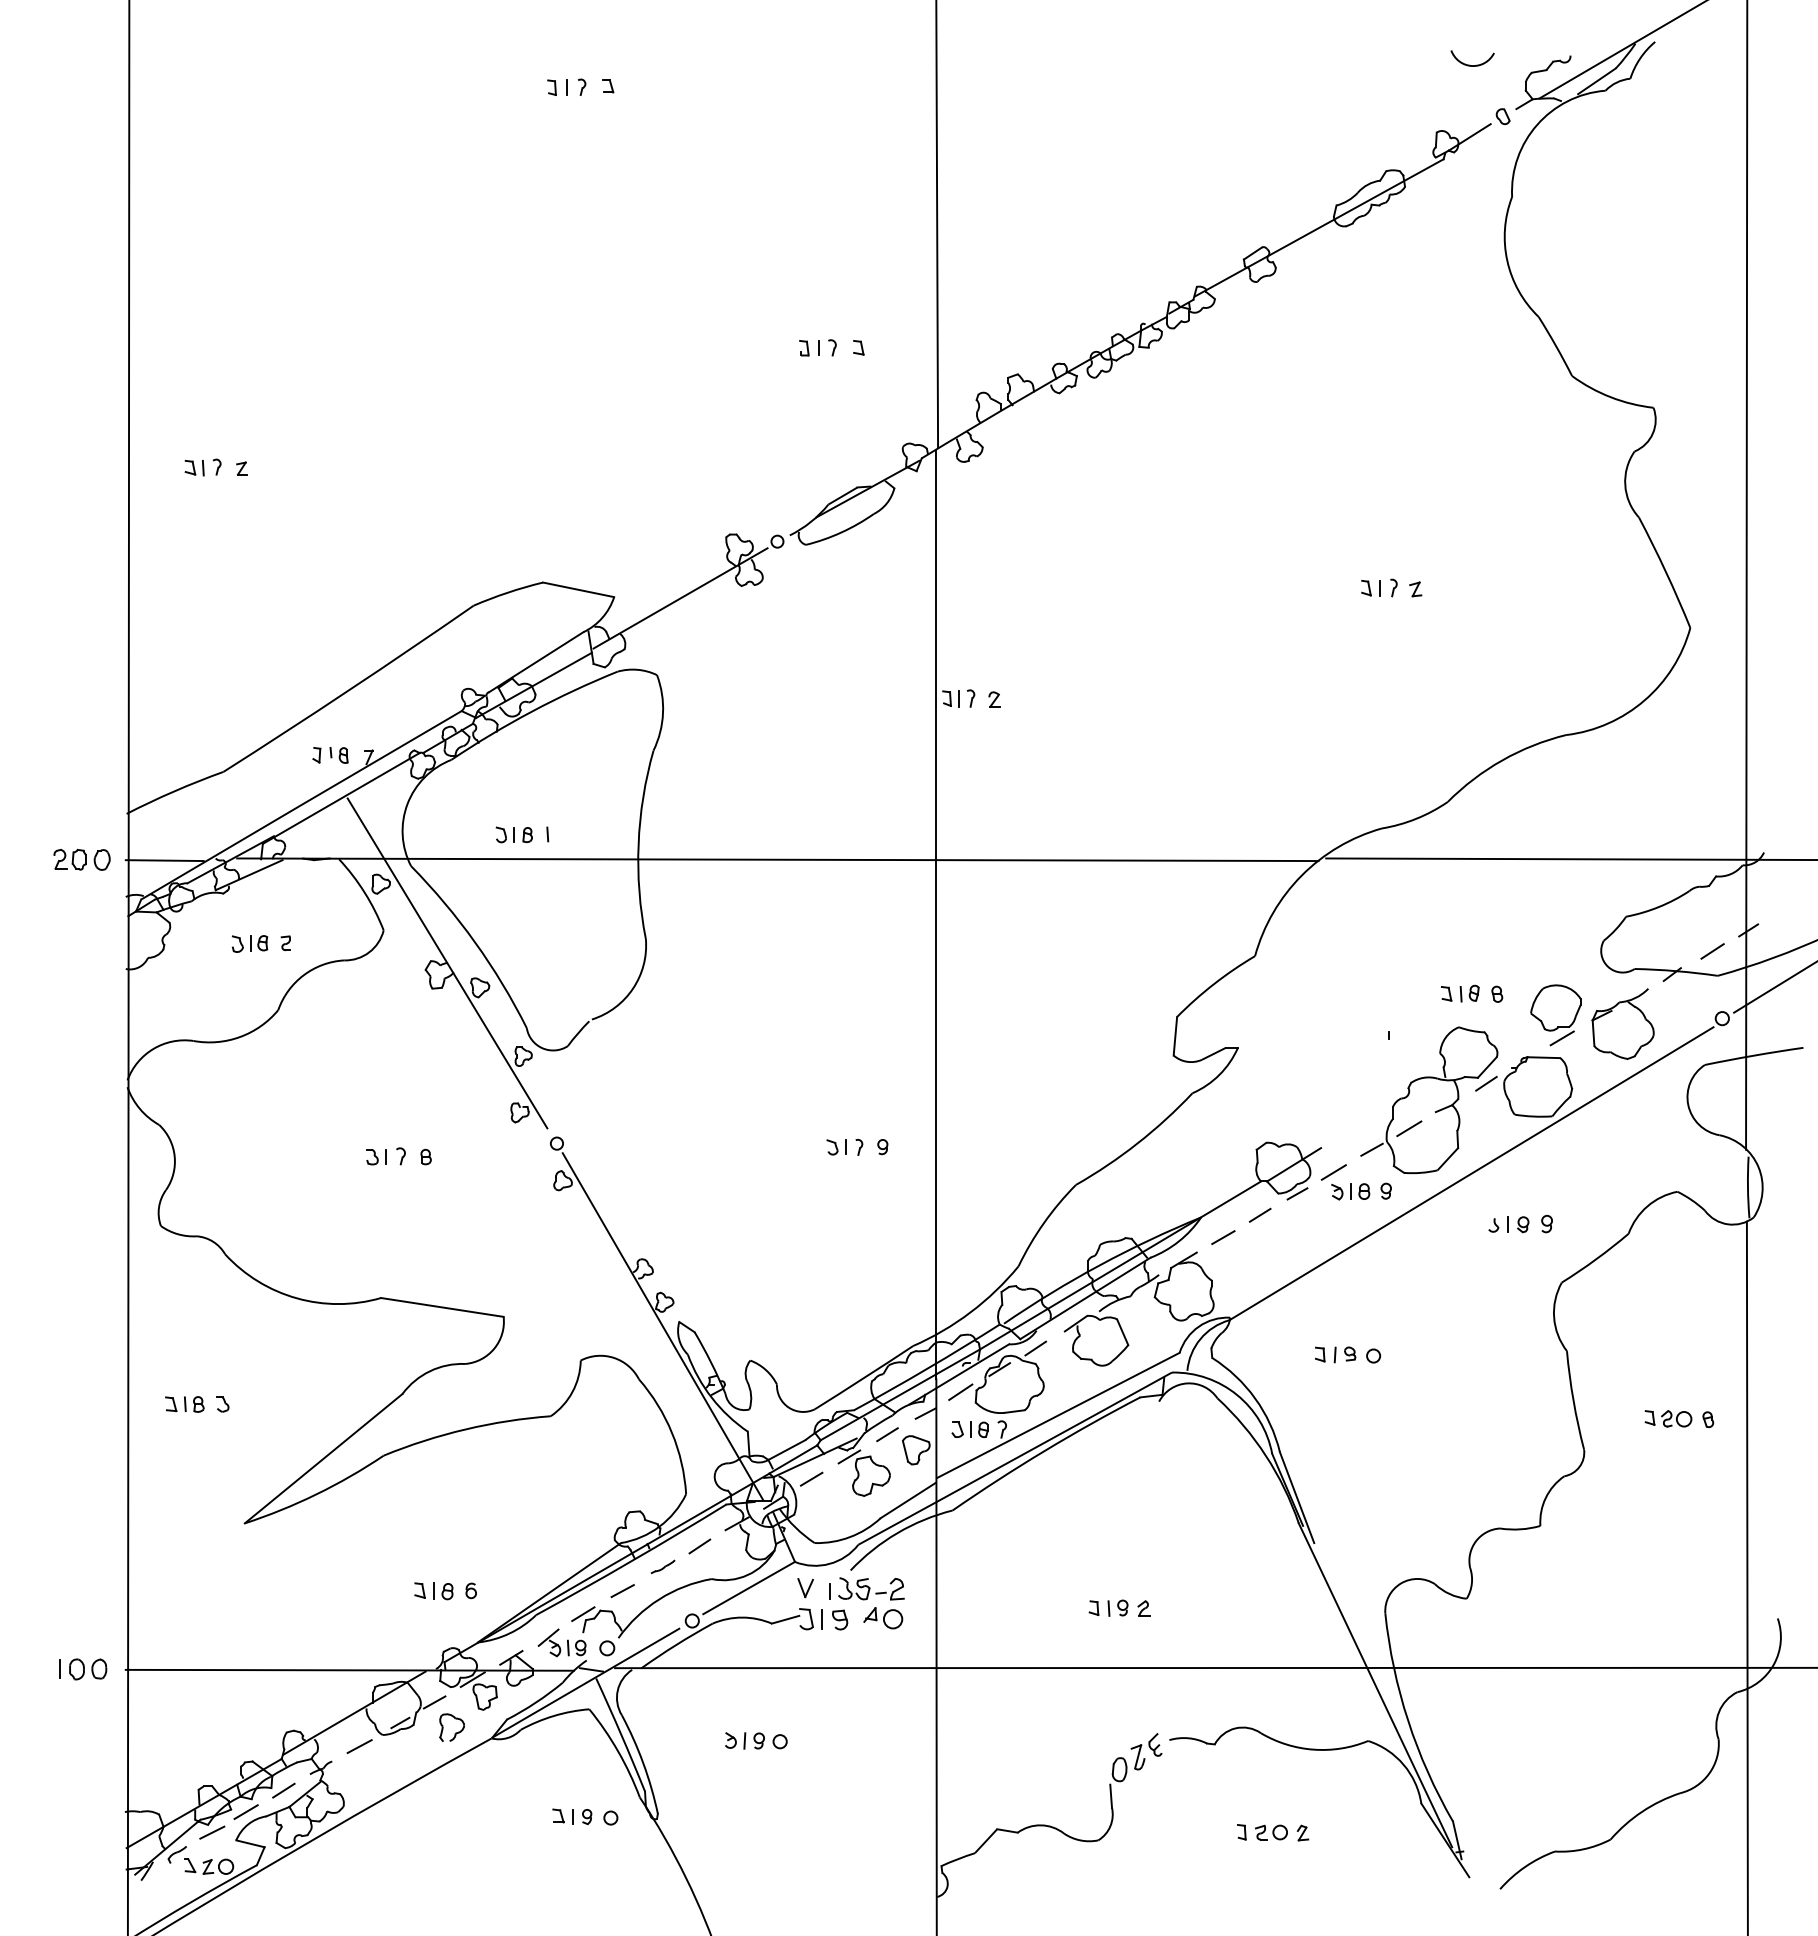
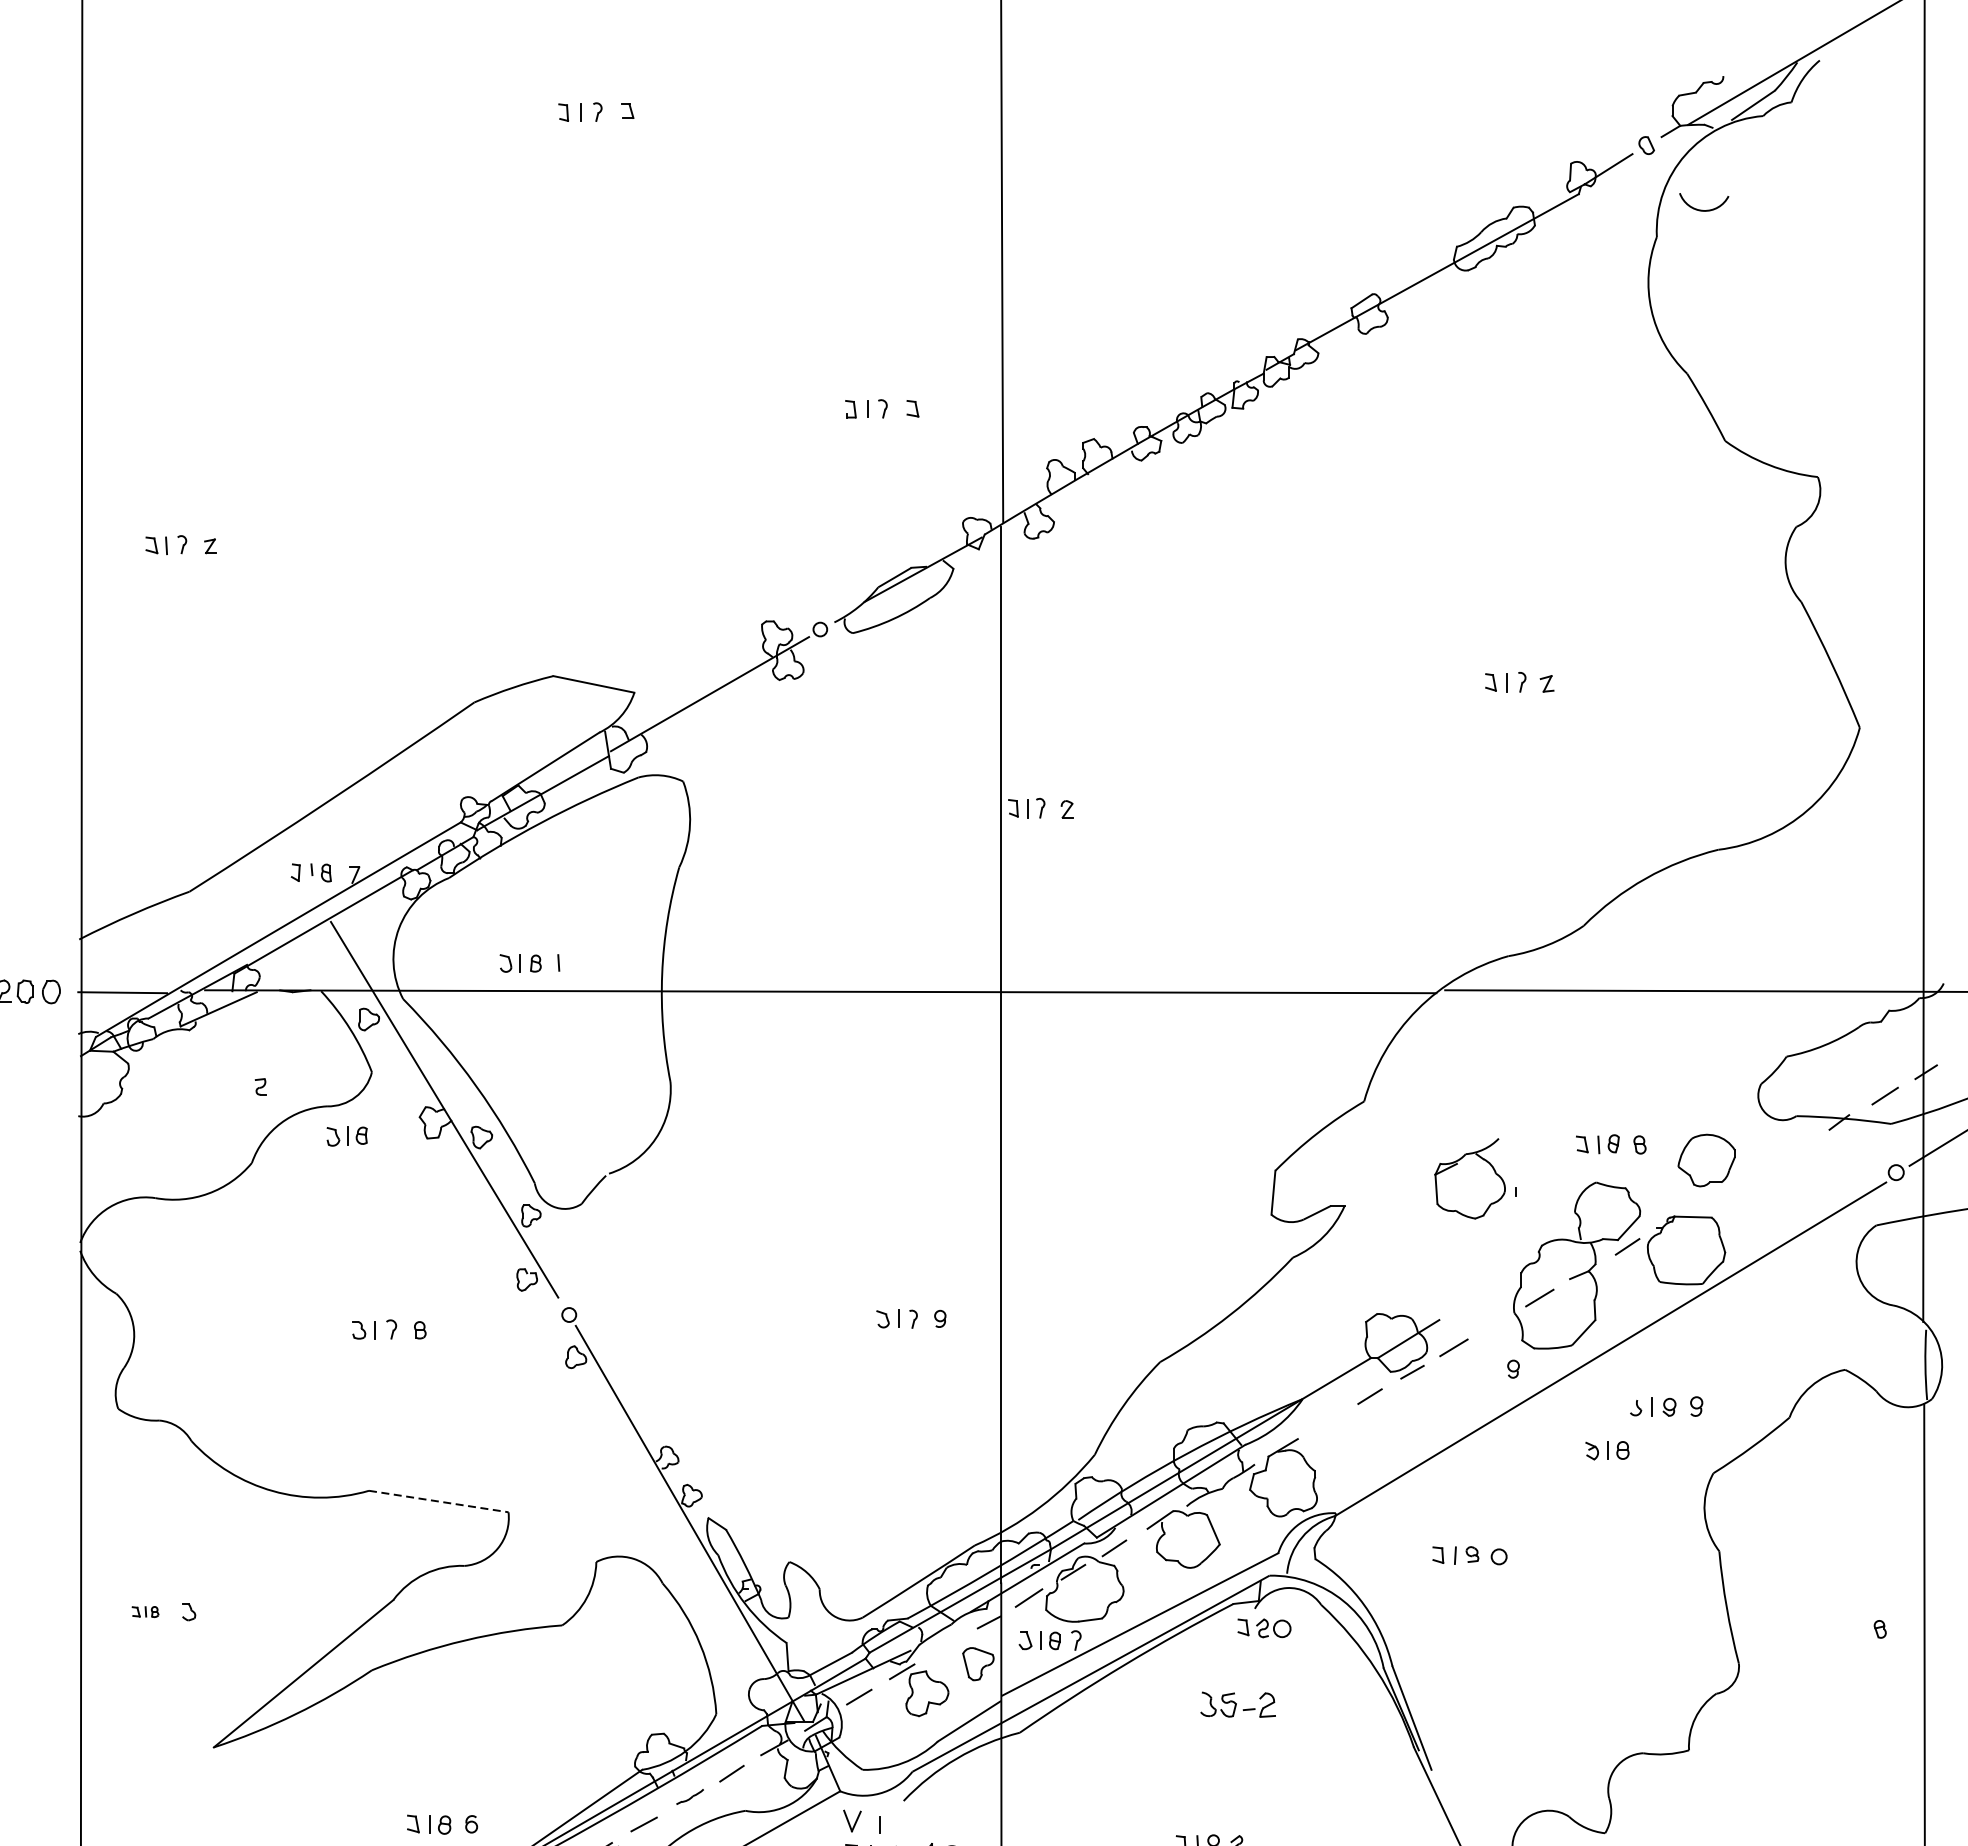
arc: (1469, 64) -> (1700, 209), moved
part: (250, 943) -> (347, 1136), moved
part: (1622, 1023) -> (1469, 1178), moved
line: (1561, 1038) -> (1713, 1195), removed
line: (1371, 1149) -> (1496, 1321), removed
part: (1350, 1191) -> (1607, 1450), moved
line: (1223, 1237) -> (1328, 1421), removed
line: (442, 1307) -> (438, 1501), solid -> dashed
part: (184, 1404) -> (145, 1612), size x0.6
part: (1668, 1418) -> (1264, 1627), moved
line: (887, 1434) -> (945, 1646), removed
part: (871, 1588) -> (1238, 1704), moved

